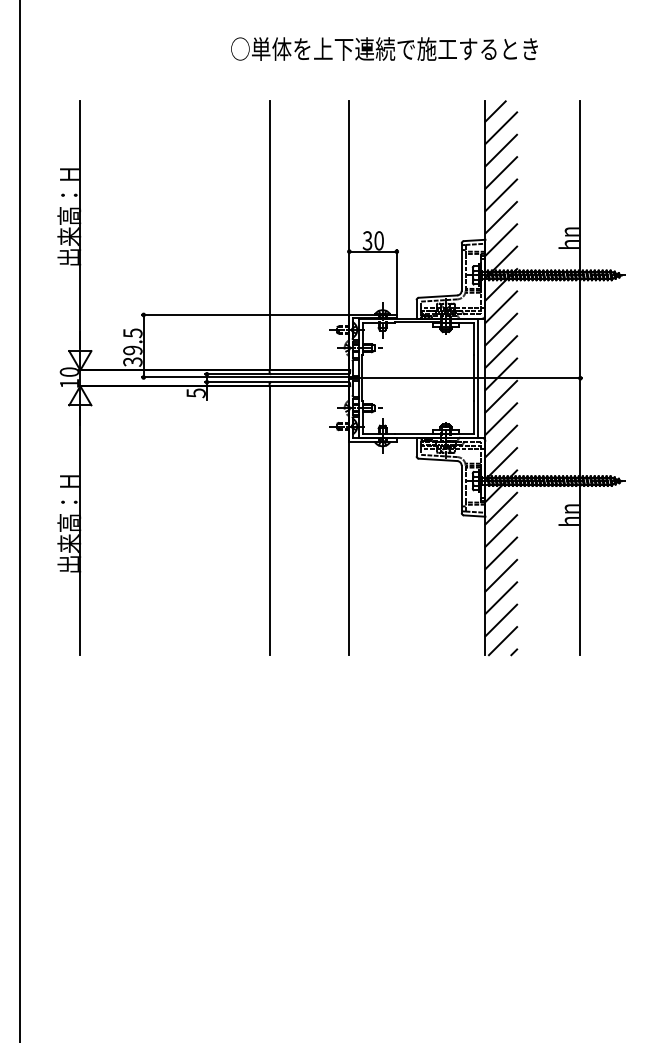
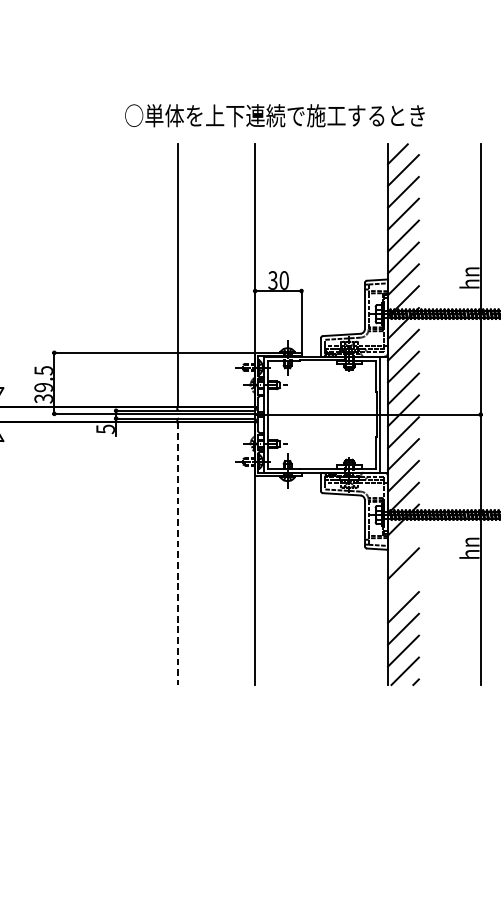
text: (384, 48) -> (274, 115), moved
line: (501, 508) -> (403, 541), removed
line: (270, 520) -> (178, 553), solid -> dashed
line: (501, 553) -> (403, 585), removed

